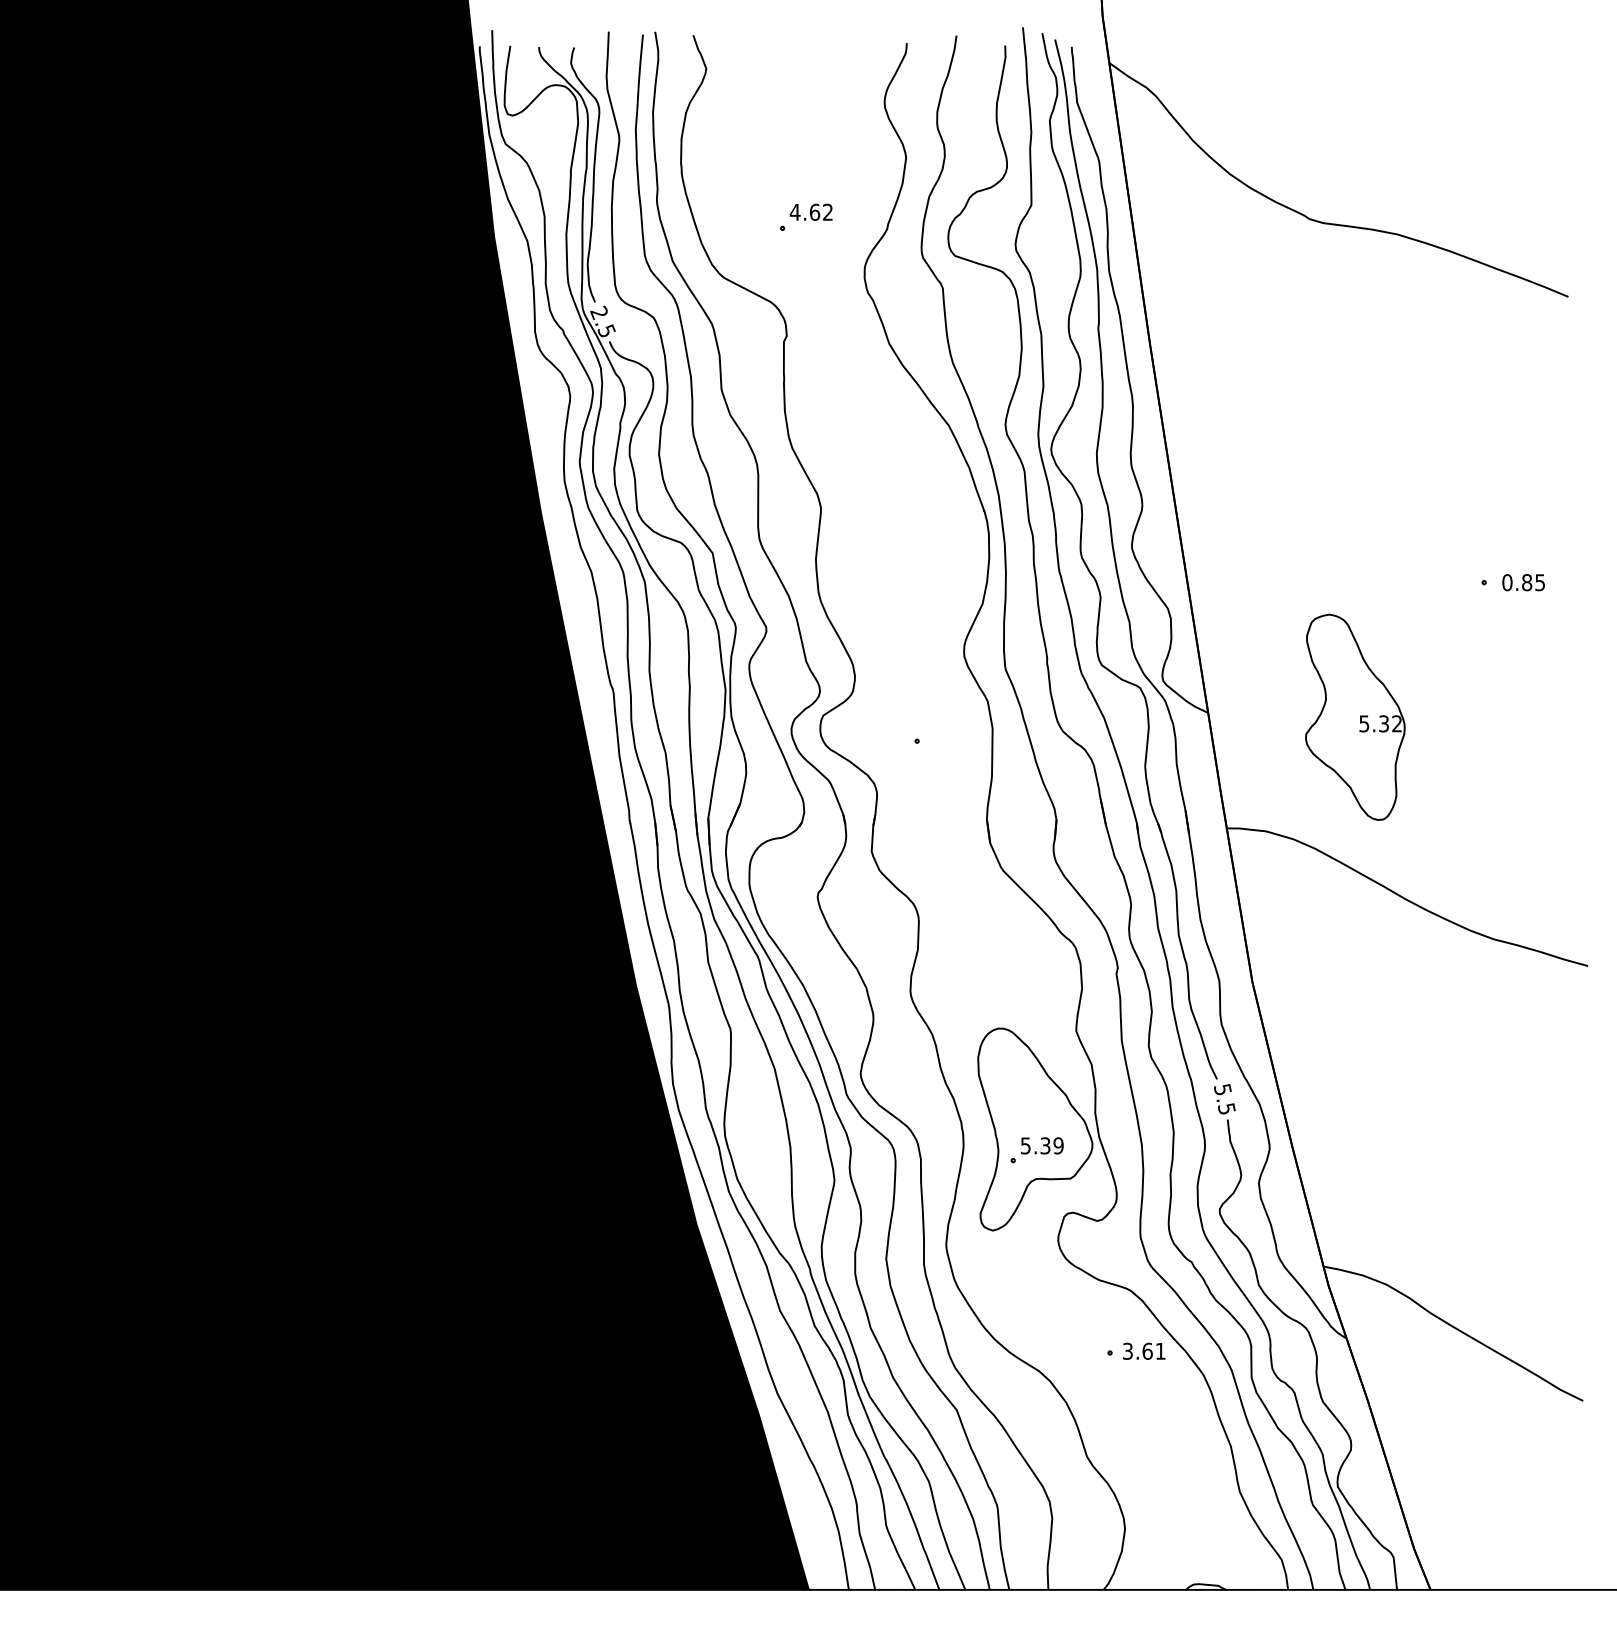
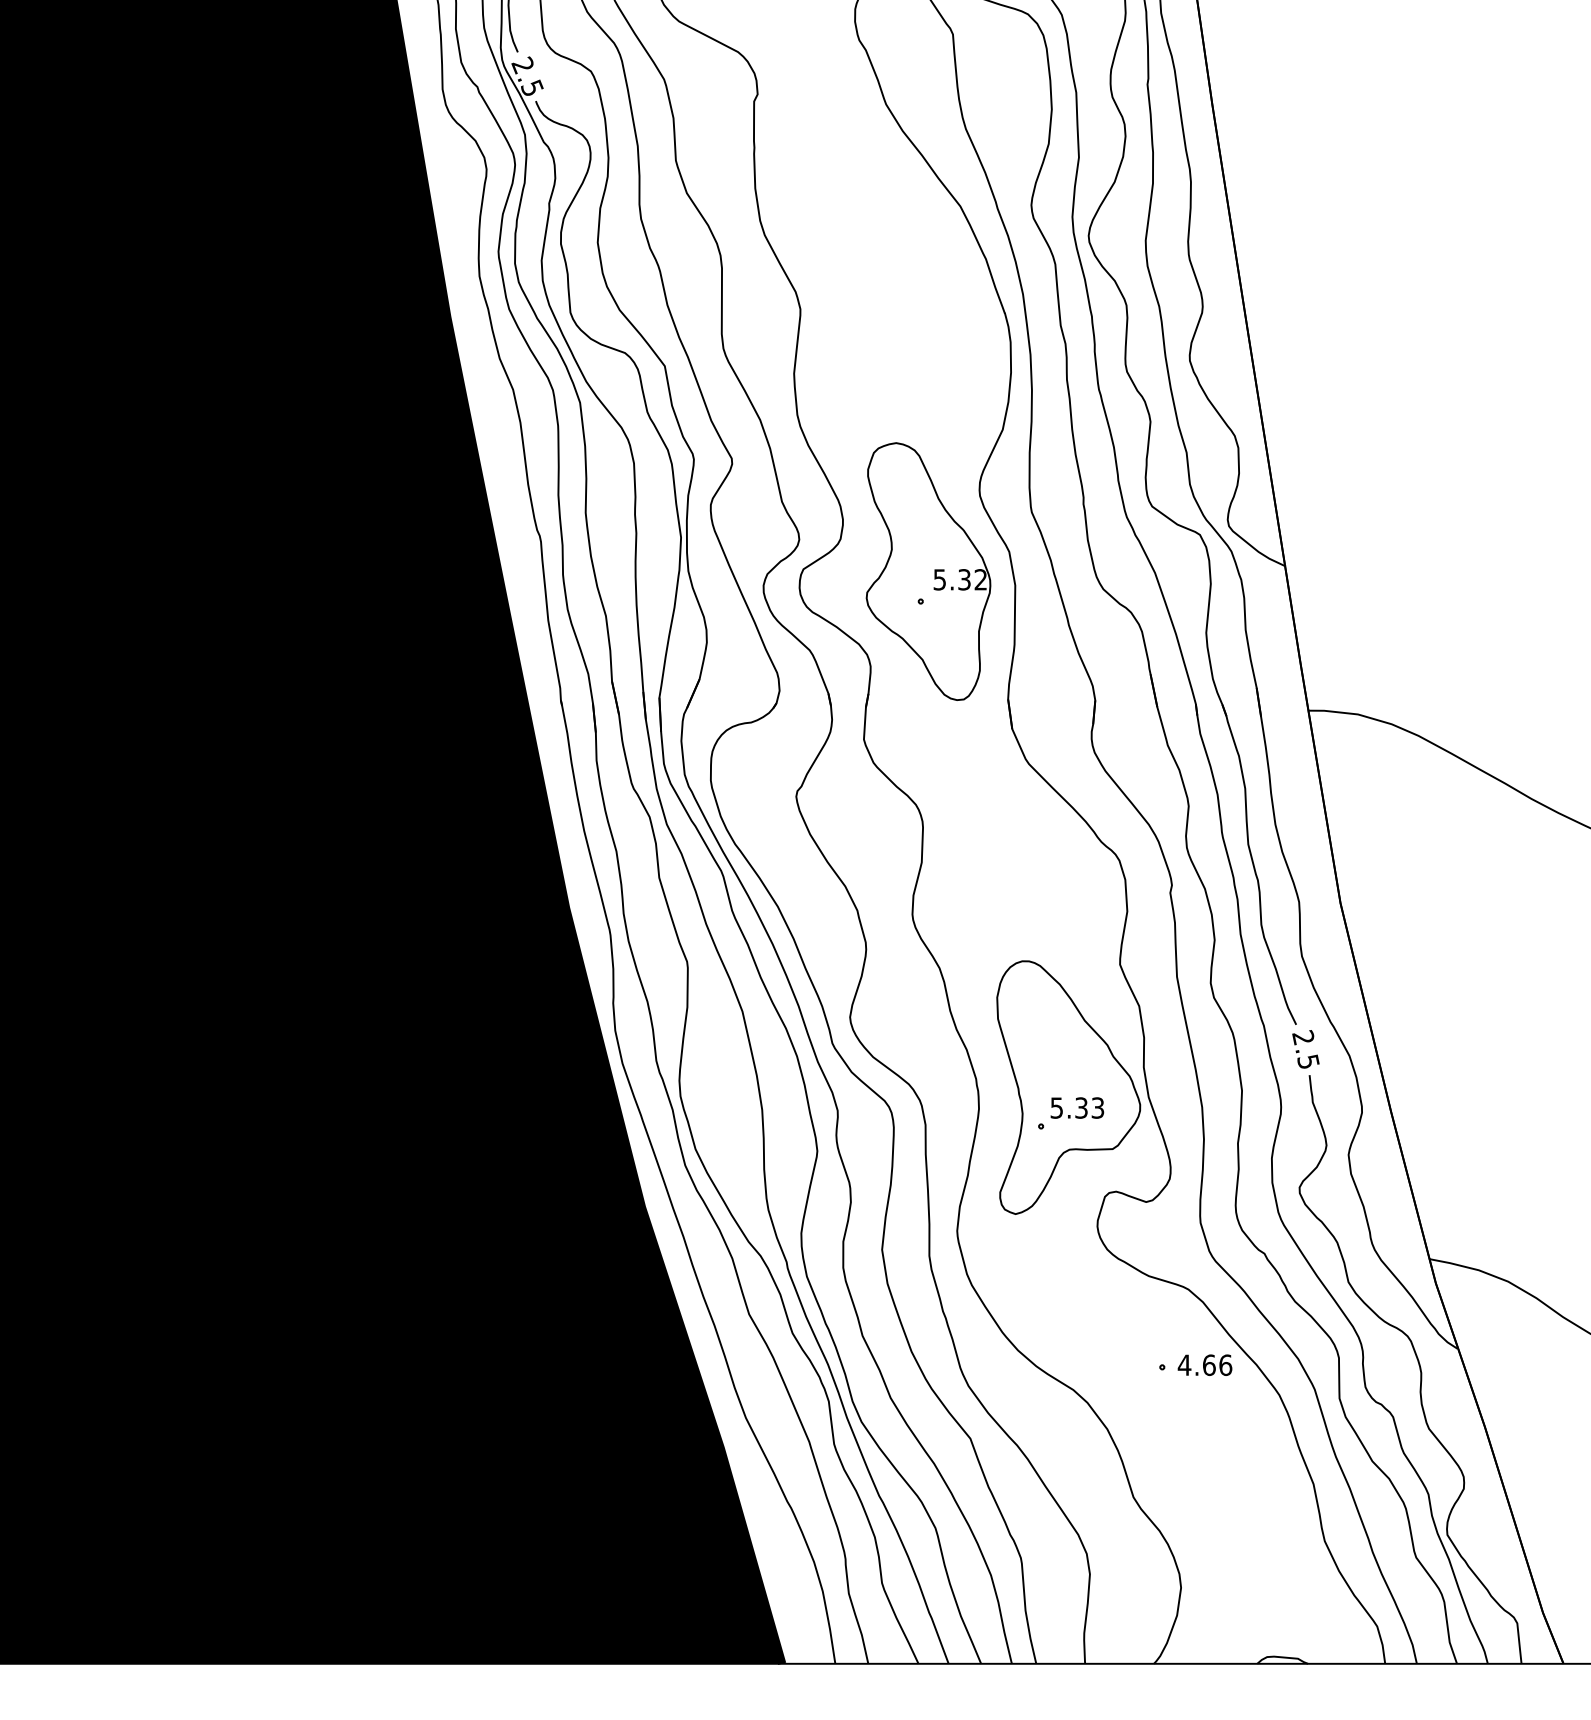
part: (1355, 716) -> (928, 570), moved
text: (1222, 1089) -> (1303, 1037), 5.5 -> 2.5
text: (1058, 1145) -> (1097, 1107), 5.39 -> 5.33
text: (1143, 1350) -> (1204, 1364), 3.61 -> 4.66

